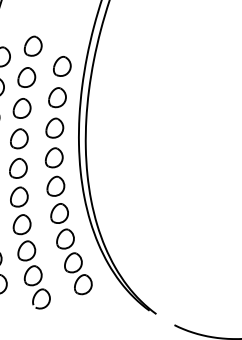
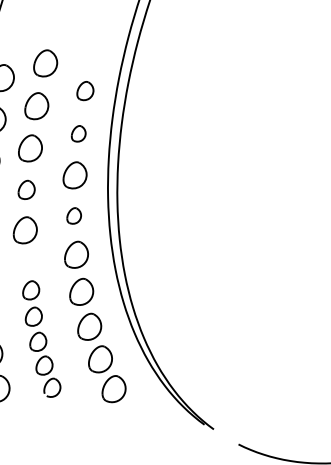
part: (62, 66) -> (85, 91), size x0.7
part: (57, 97) -> (78, 133), size x0.6
part: (19, 138) -> (26, 189), size x0.7
part: (53, 157) -> (73, 215), size x0.6
part: (30, 247) -> (41, 338), size x0.7

